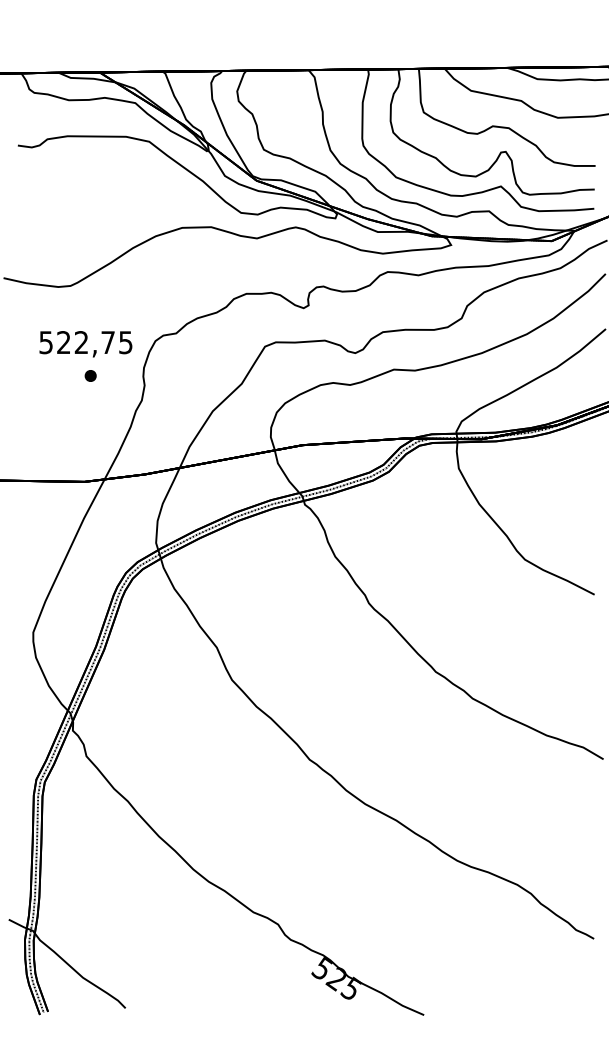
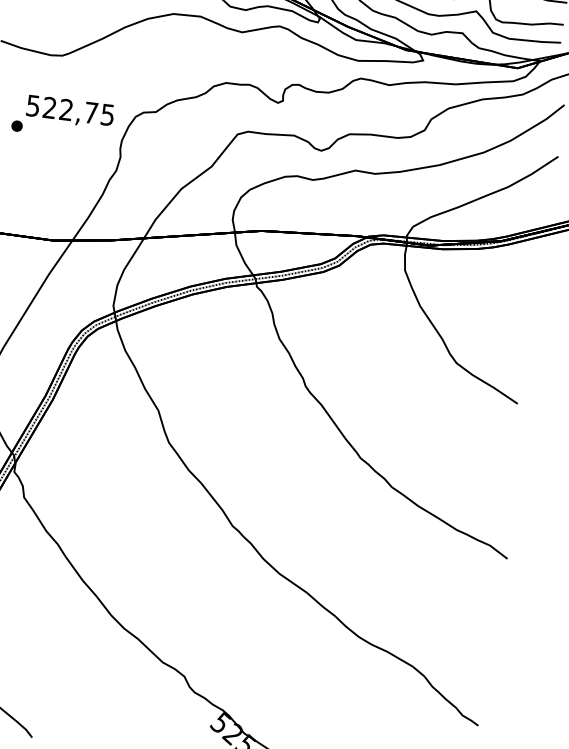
part: (90, 375) -> (16, 125), moved

